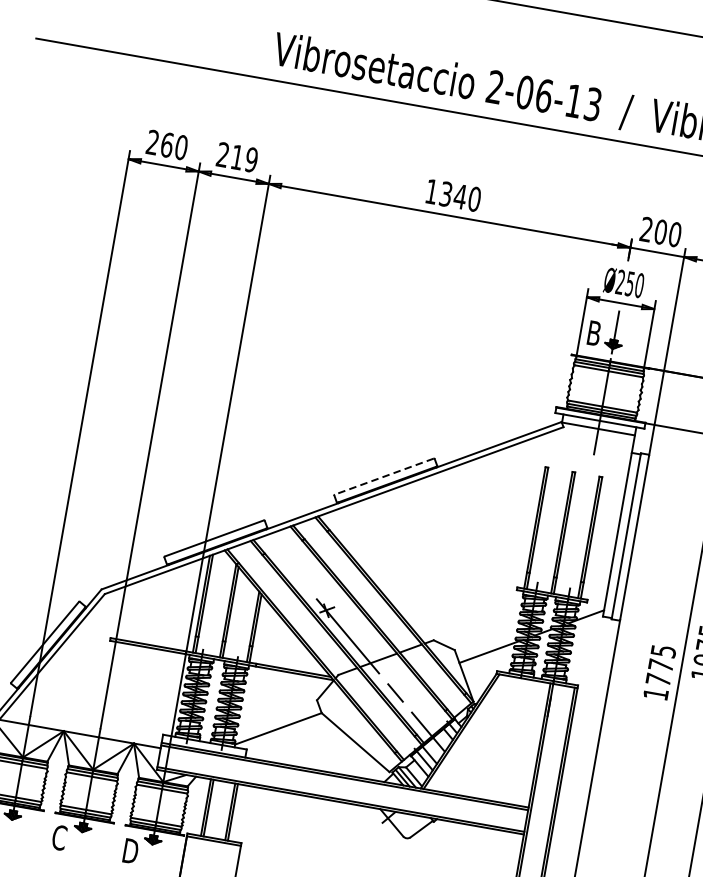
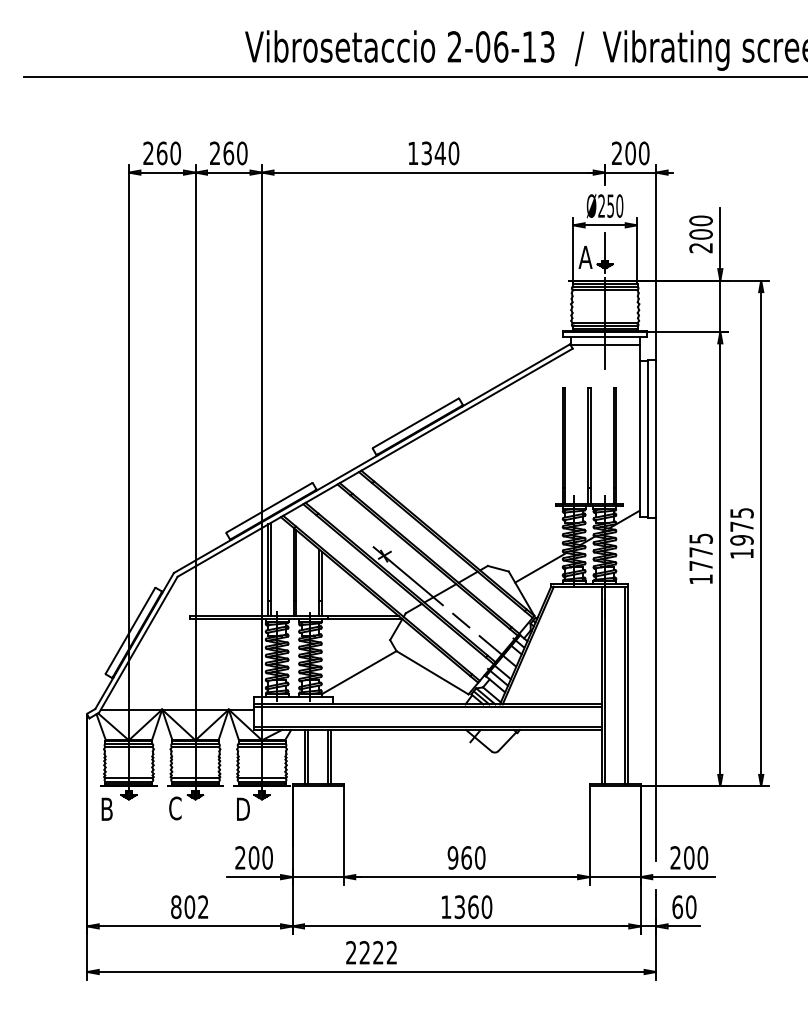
text: (244, 158) -> (235, 153), 219 -> 260
text: (593, 333) -> (585, 257), B -> A
line: (383, 476) -> (415, 423), dashed -> solid

